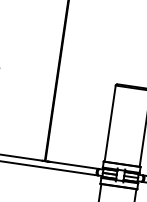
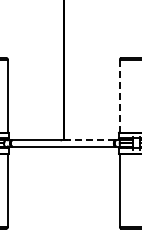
line: (109, 124) -> (119, 96), solid -> dashed
line: (73, 165) -> (91, 140), solid -> dashed

